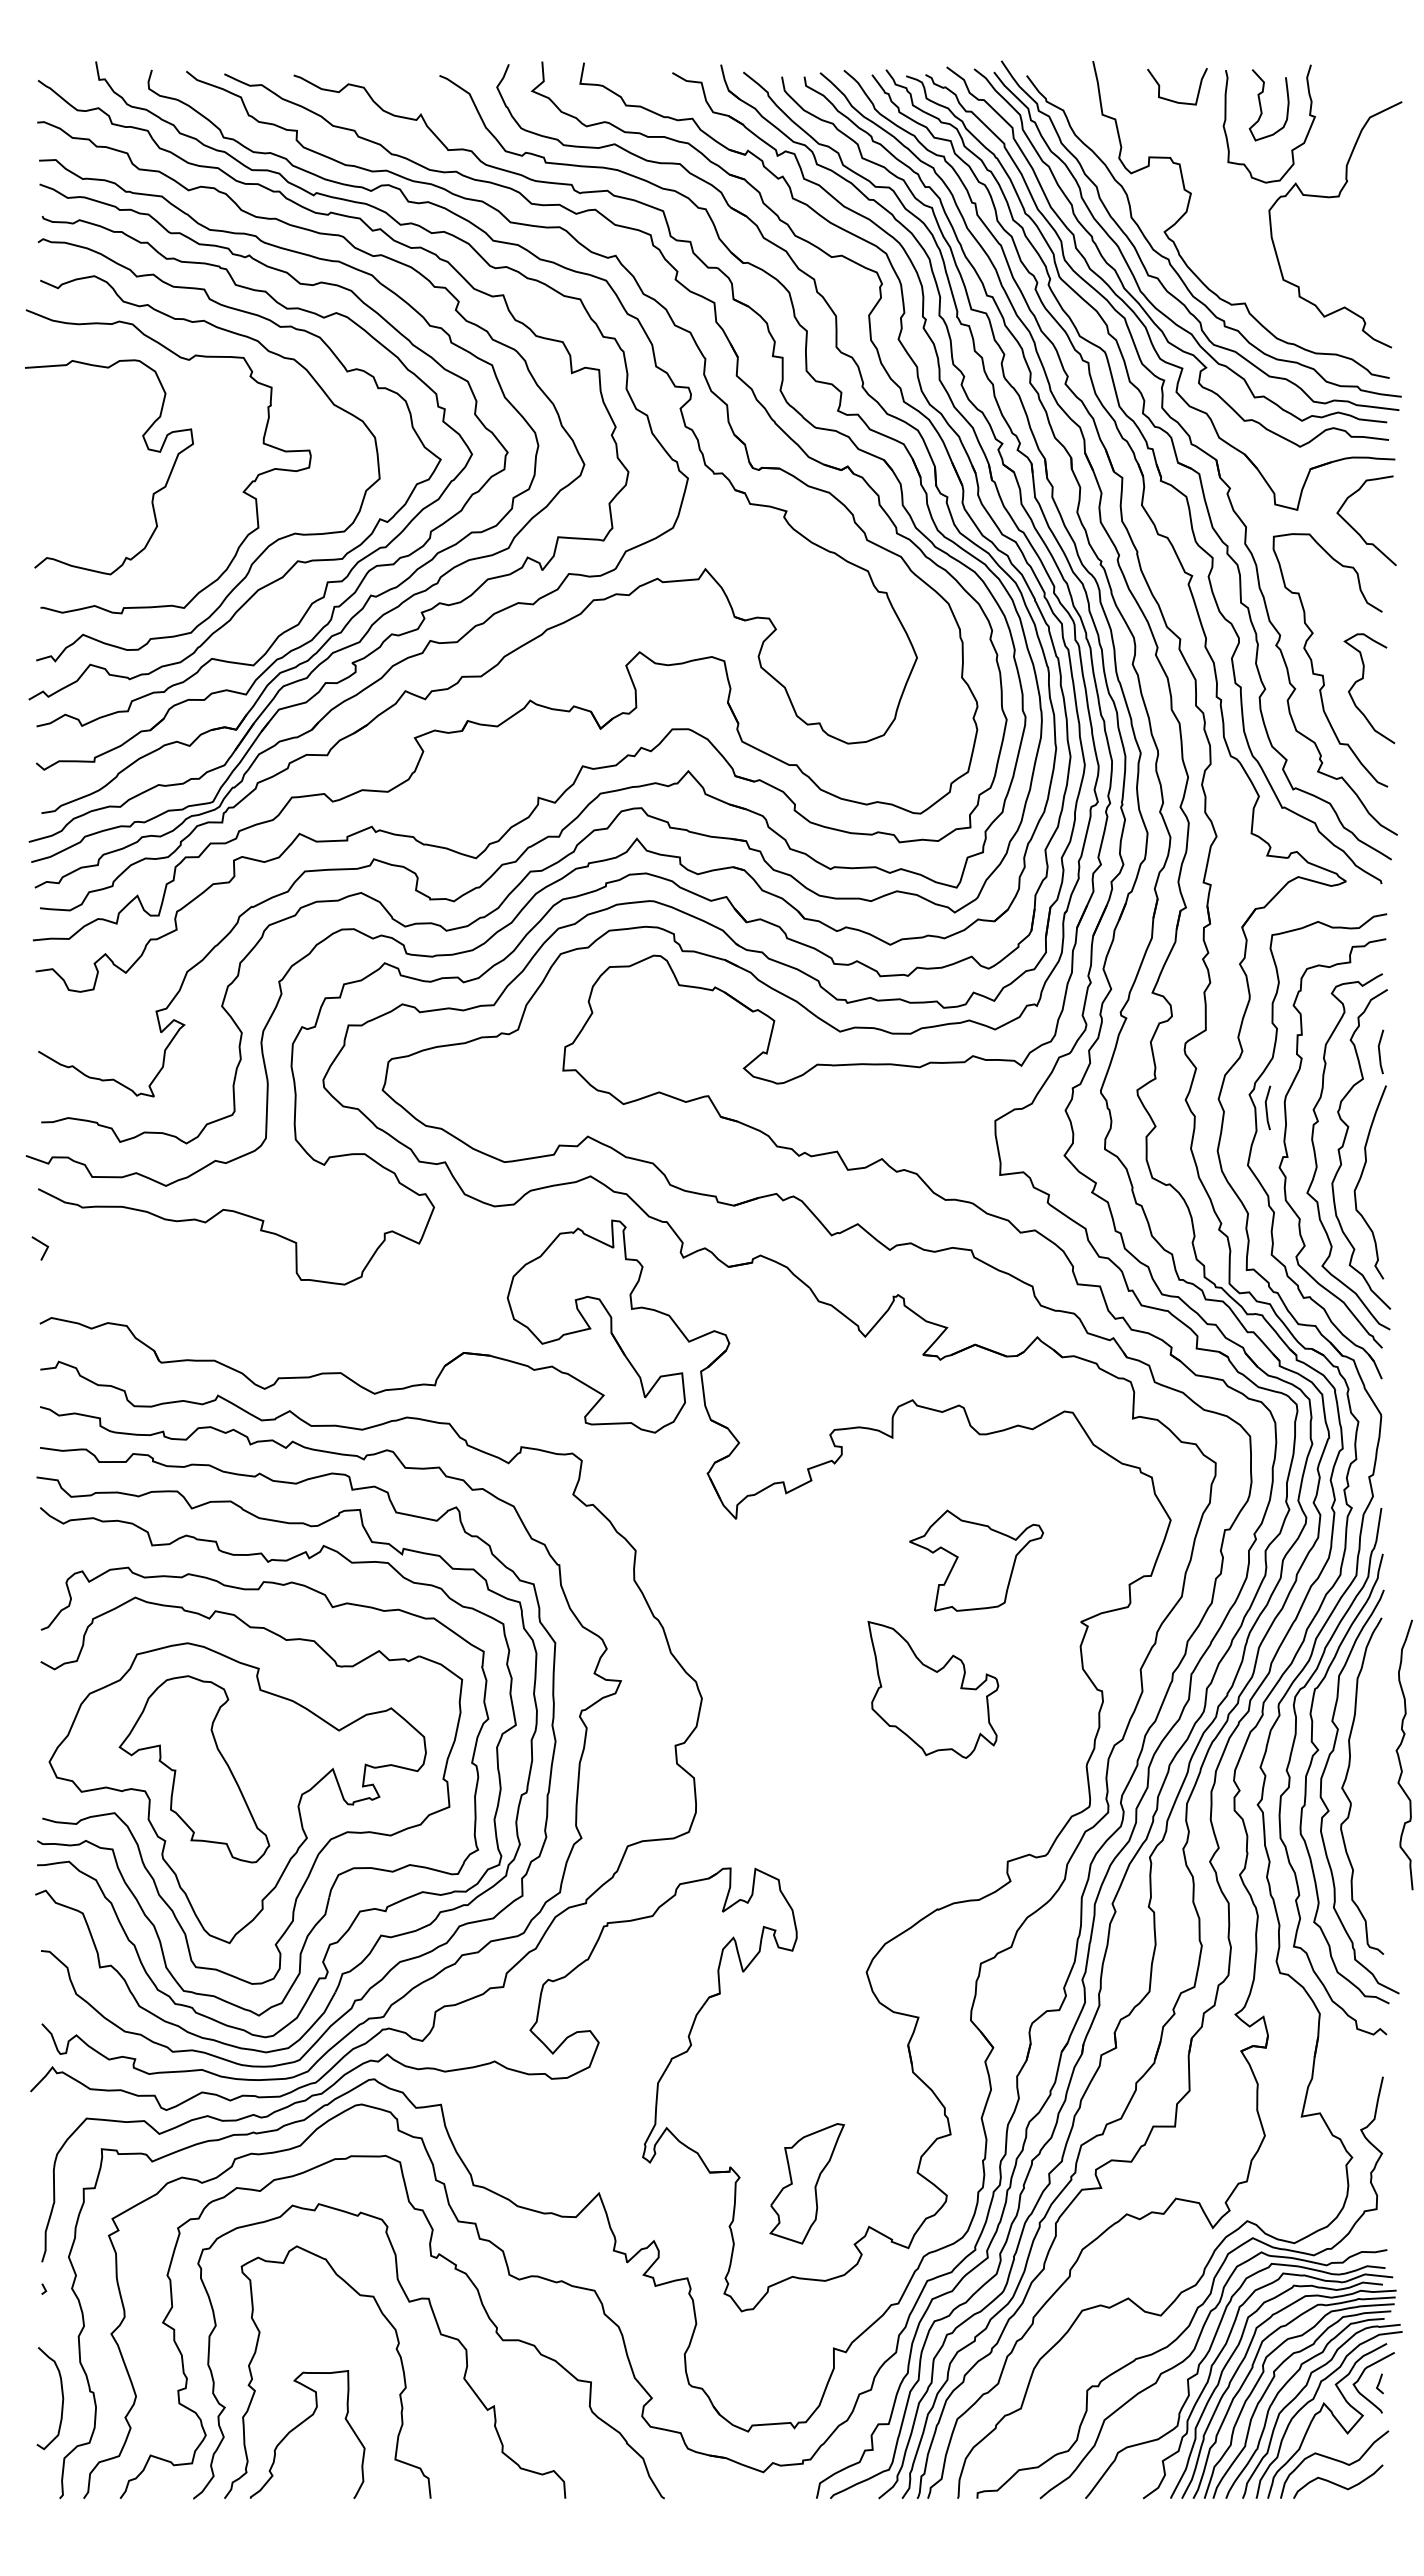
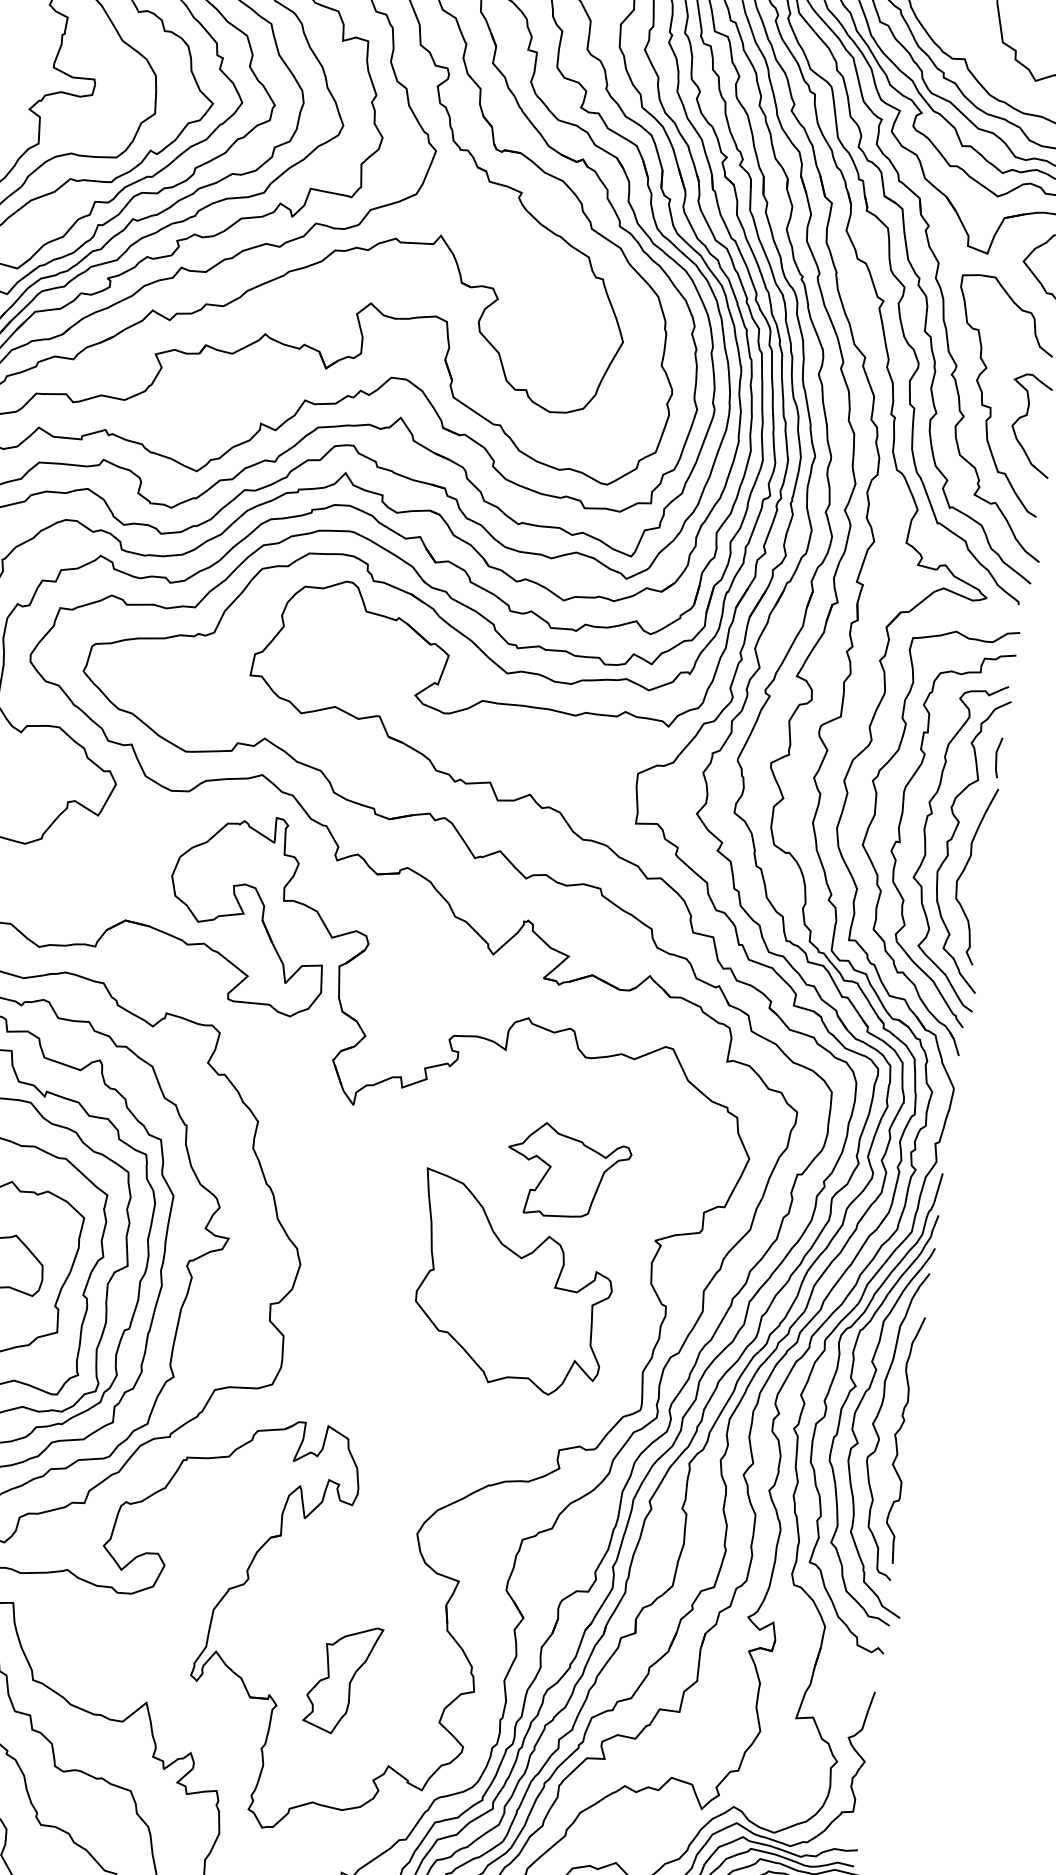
line: (1267, 1107) -> (887, 794), removed
part: (933, 1689) -> (512, 1284), size x1.67
curve: (1399, 1755) -> (897, 1439), moved
part: (807, 2183) -> (343, 1679), moved

